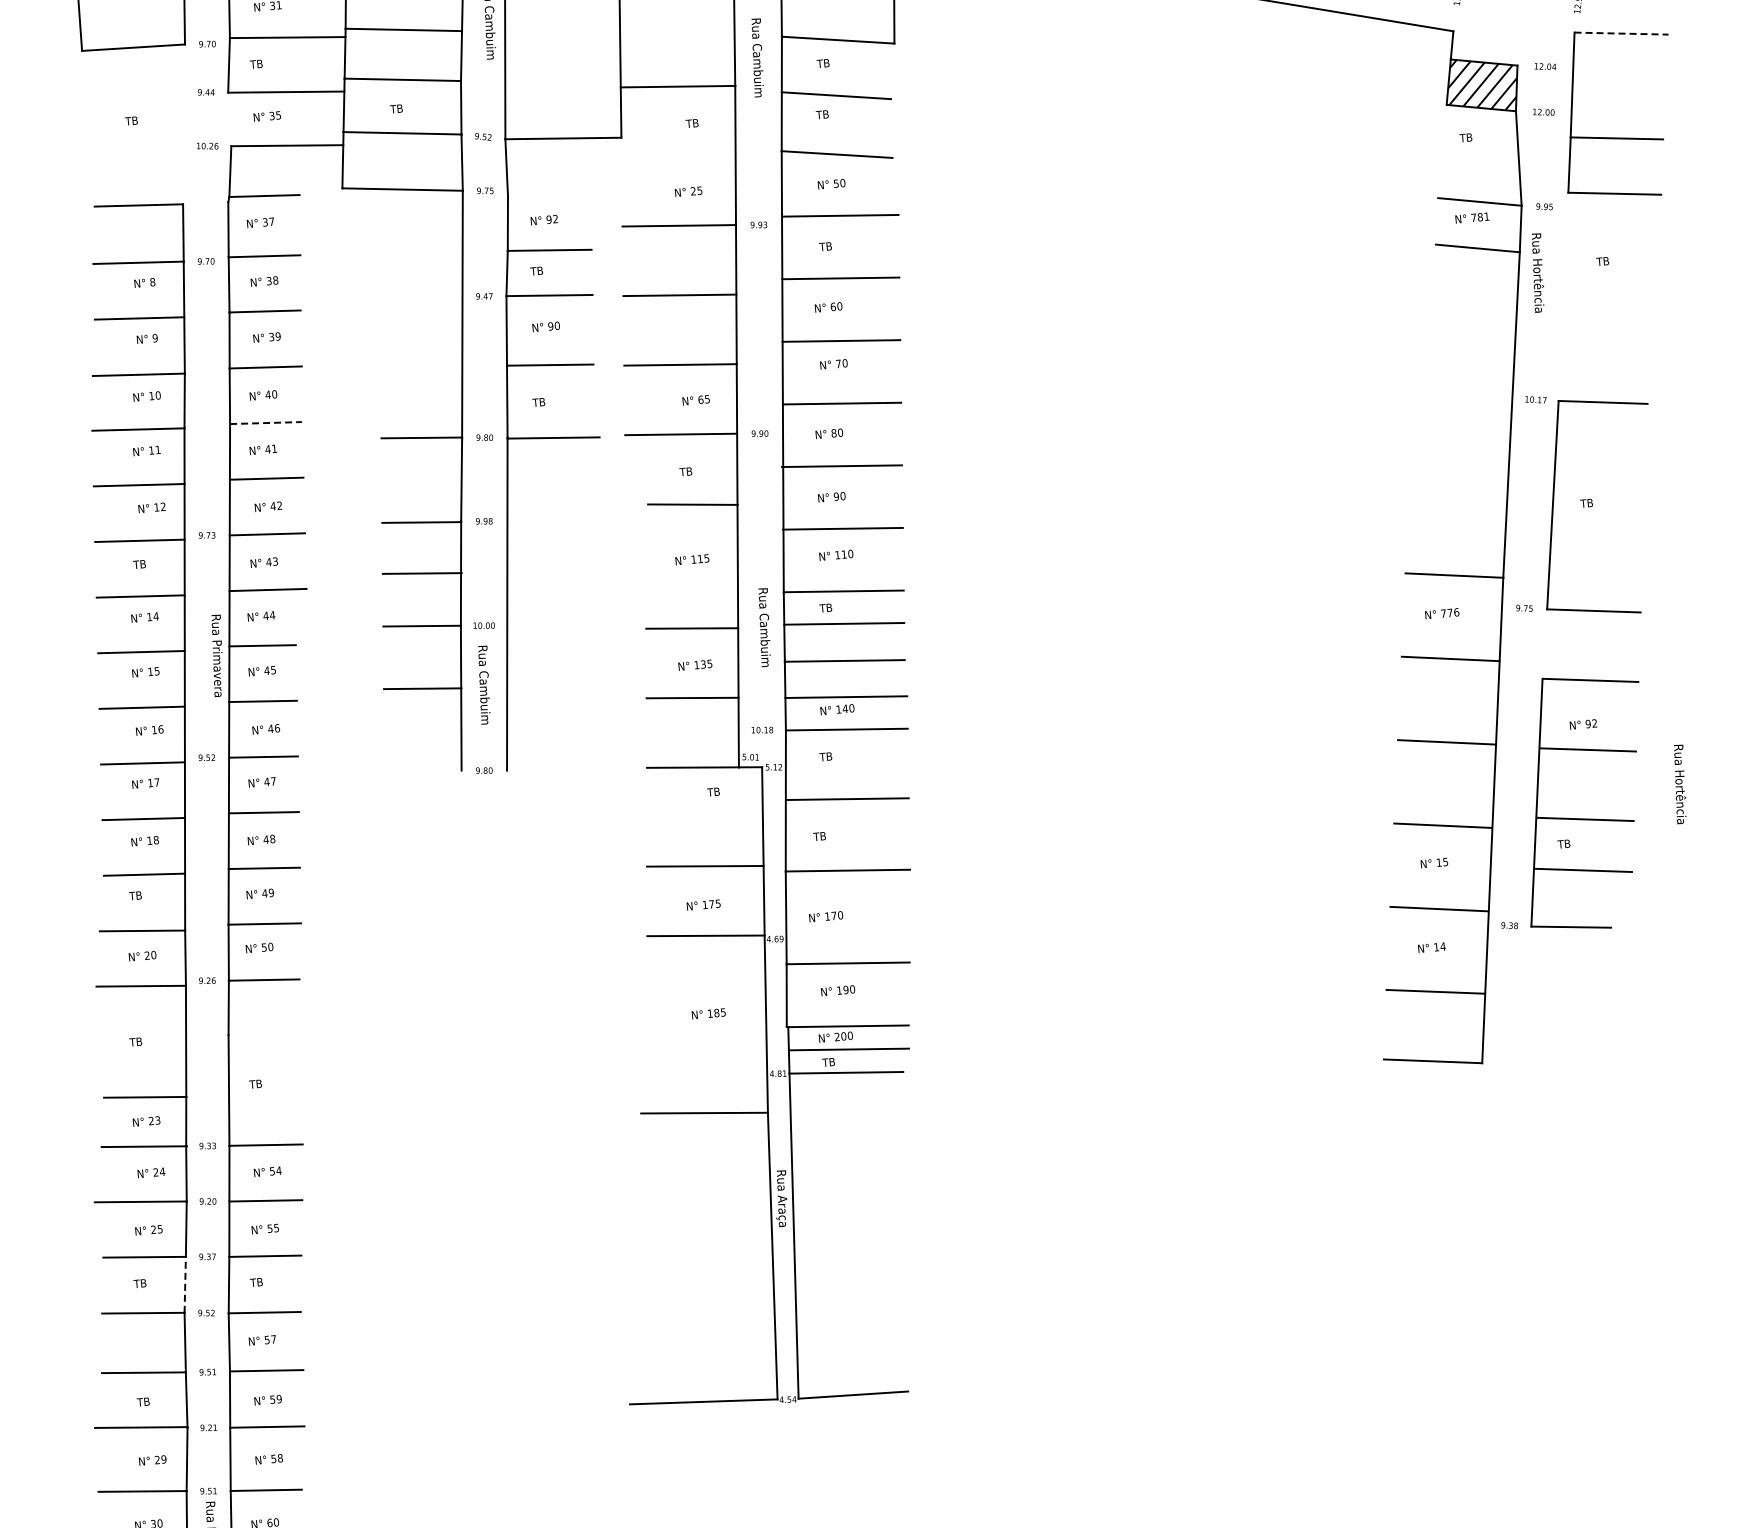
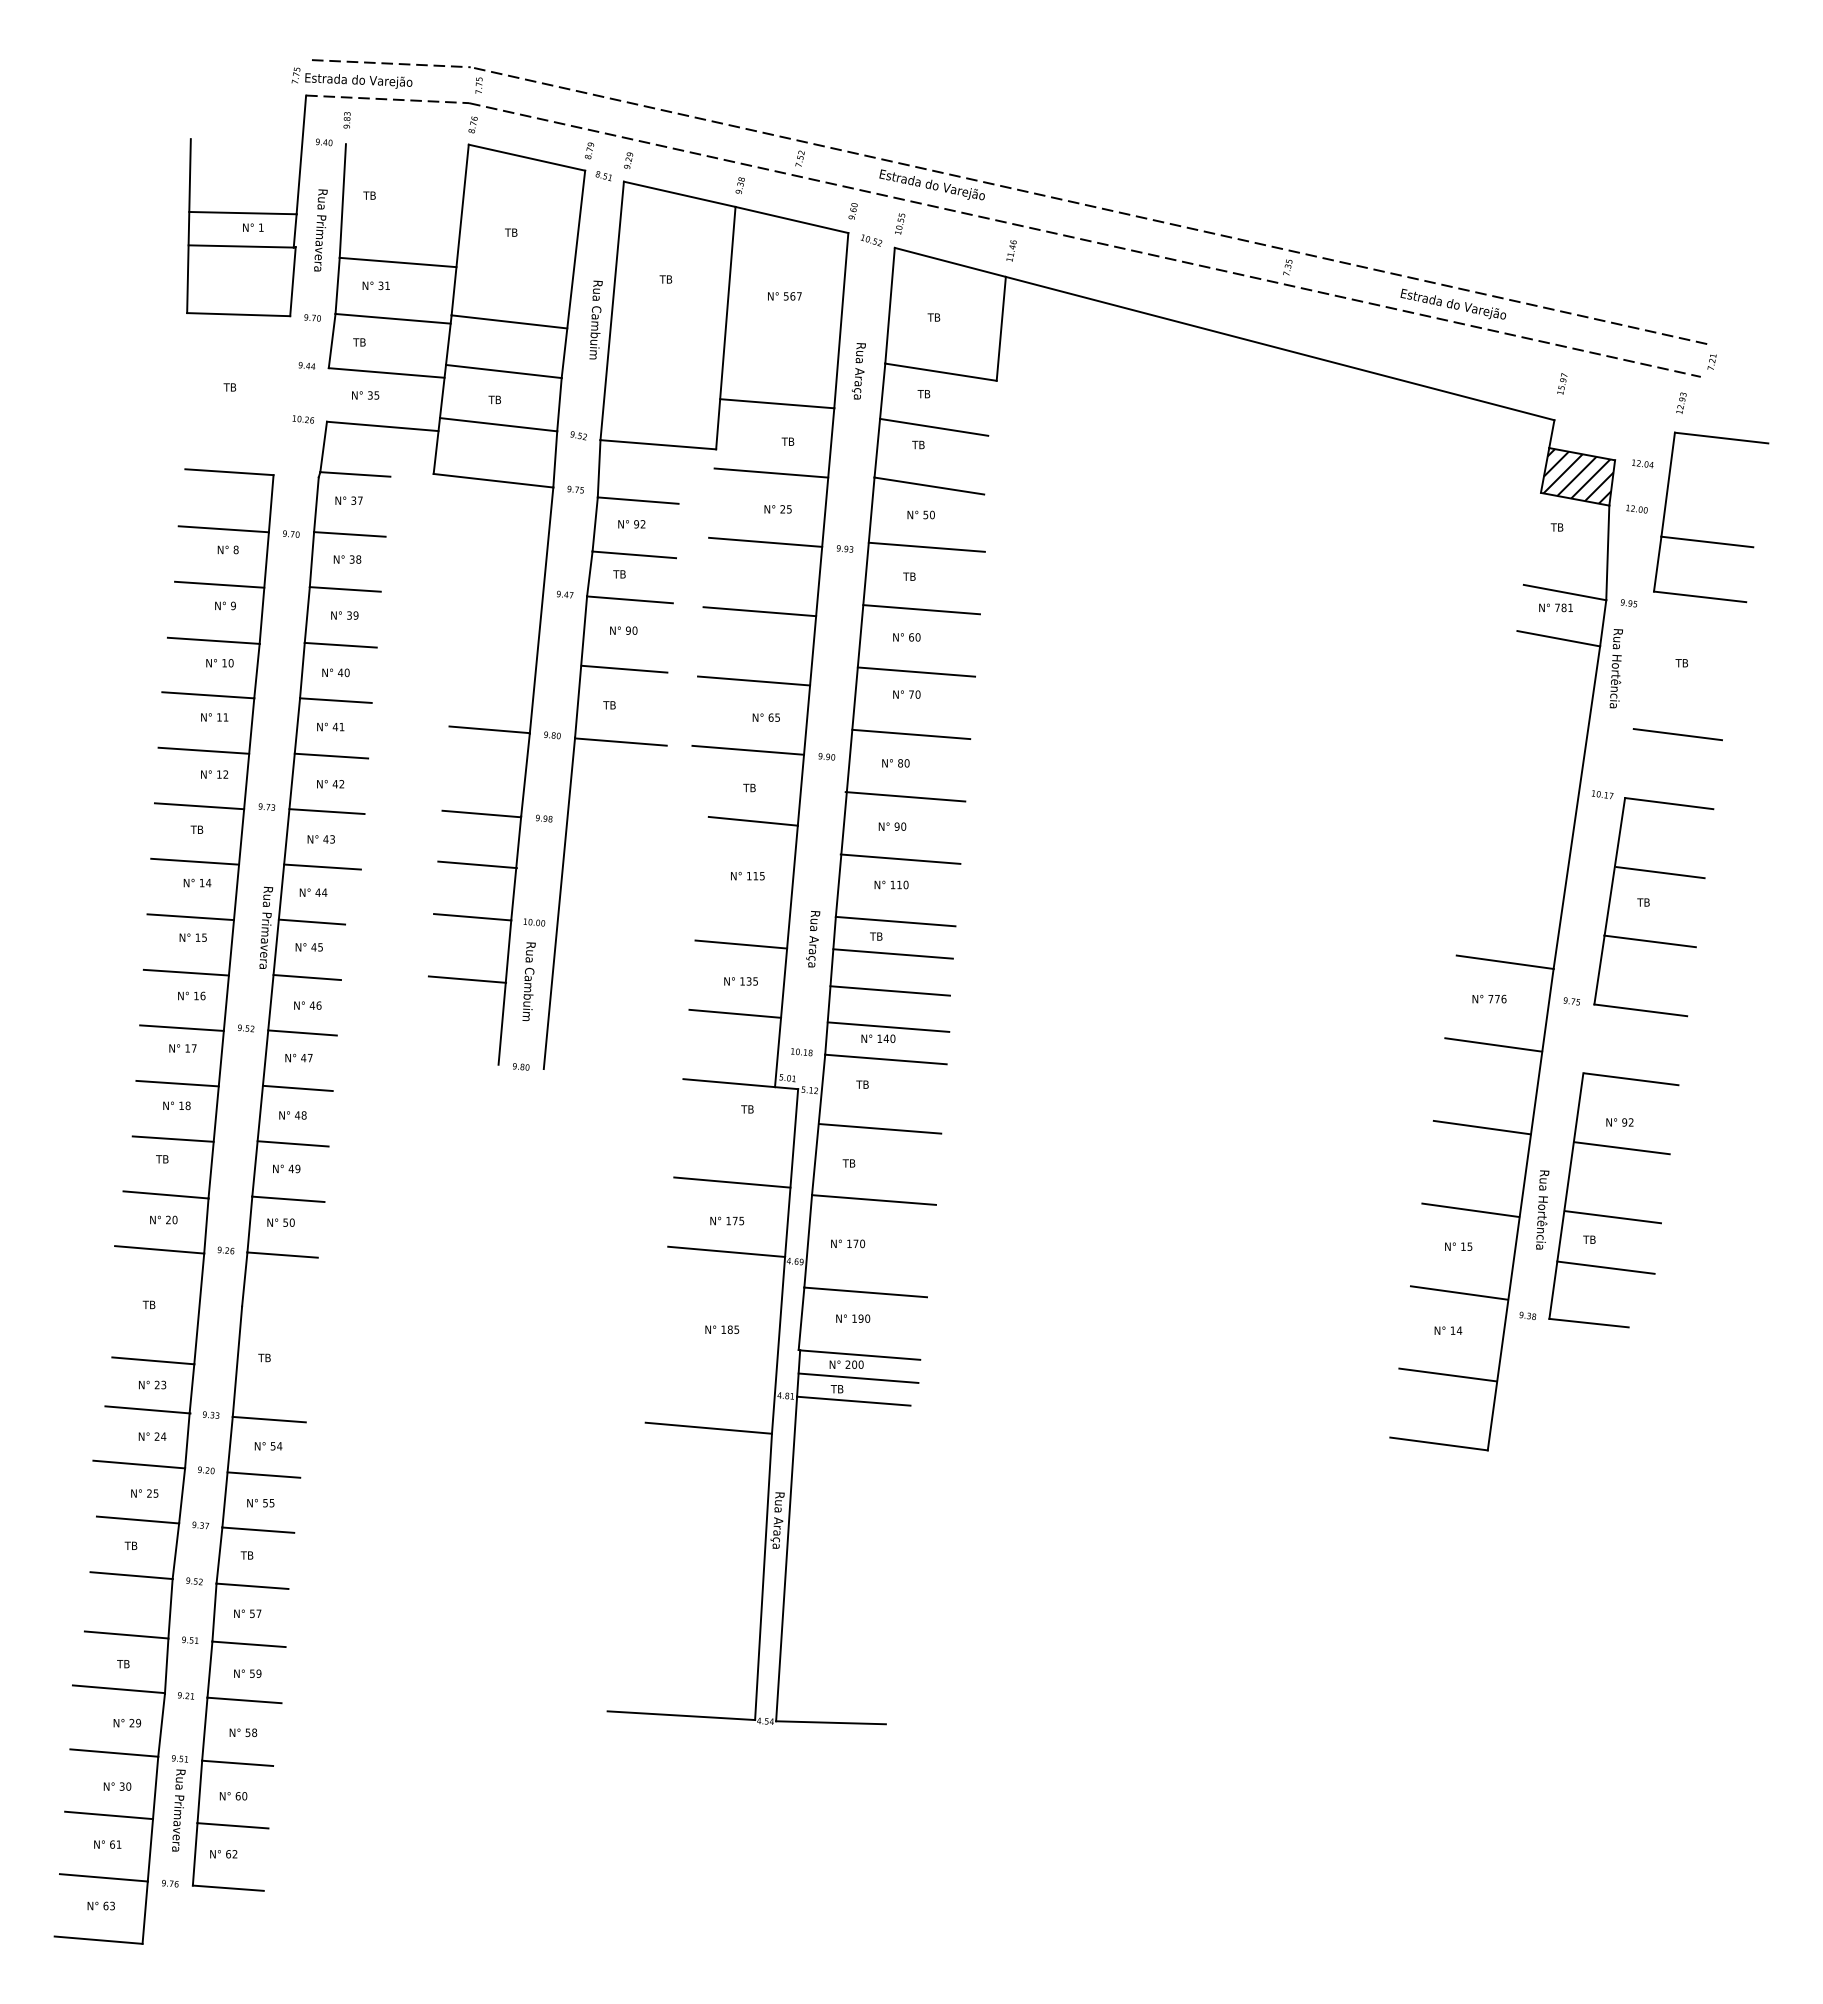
line: (1621, 34) -> (1721, 438), dashed -> solid
text: (757, 70) -> (857, 394), Rua Cambuim -> Rua Araça
line: (678, 155) -> (771, 472), added
line: (547, 195) -> (637, 500), added
line: (1604, 332) -> (1677, 734), added
line: (265, 422) -> (335, 700), dashed -> solid
line: (1600, 471) -> (1660, 872), added
line: (1596, 541) -> (1649, 941), added
text: (764, 639) -> (812, 962), Rua Cambuim -> Rua Araça
text: (1679, 783) -> (1542, 1209), moved
line: (184, 1285) -> (175, 1551), dashed -> solid

